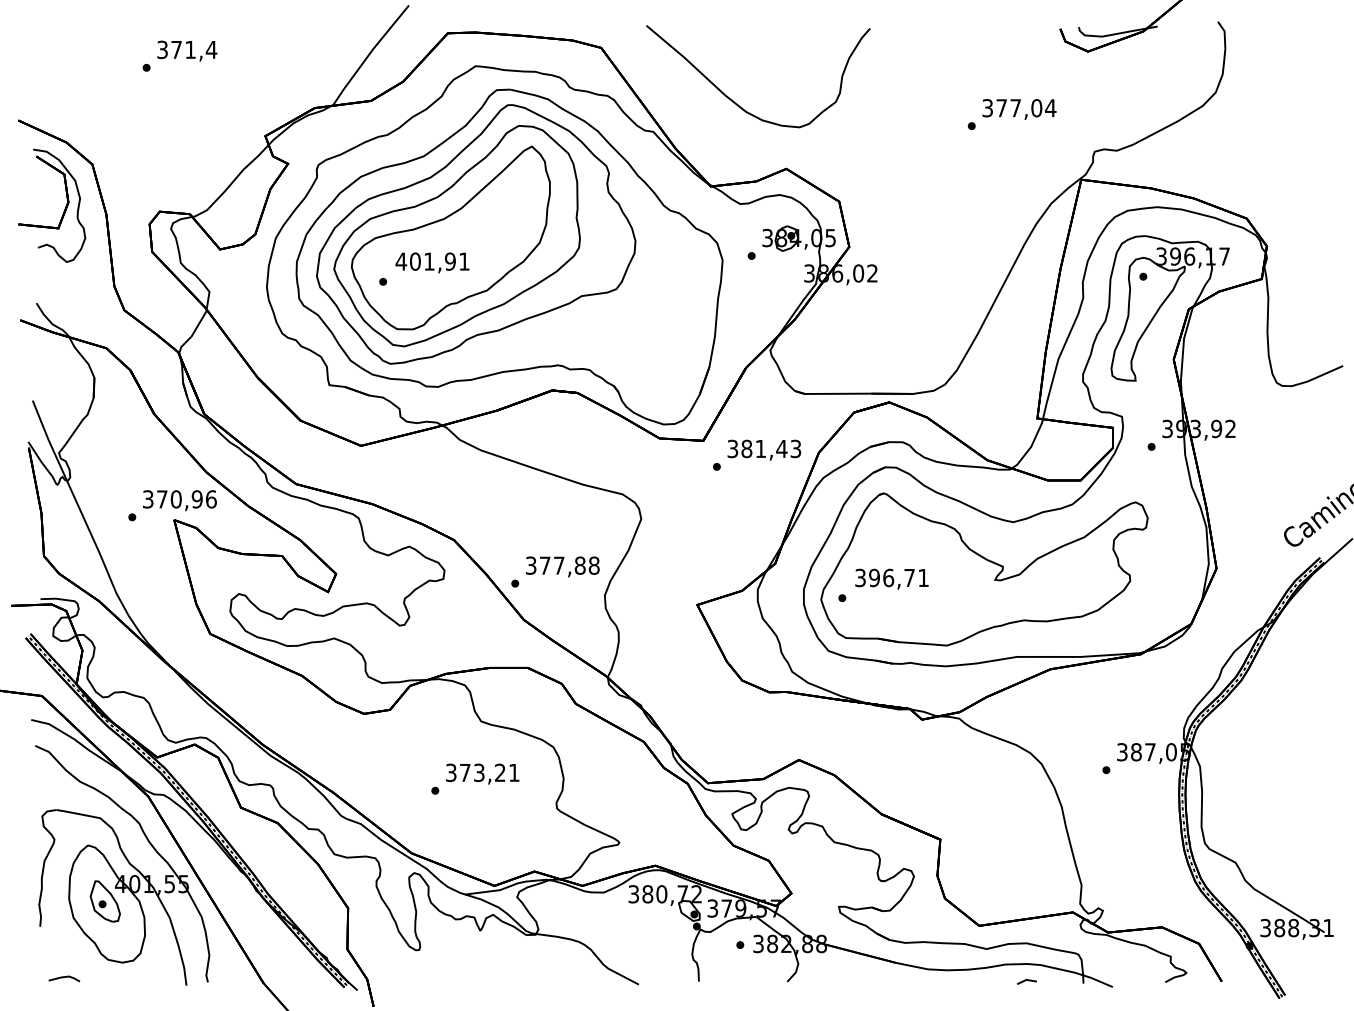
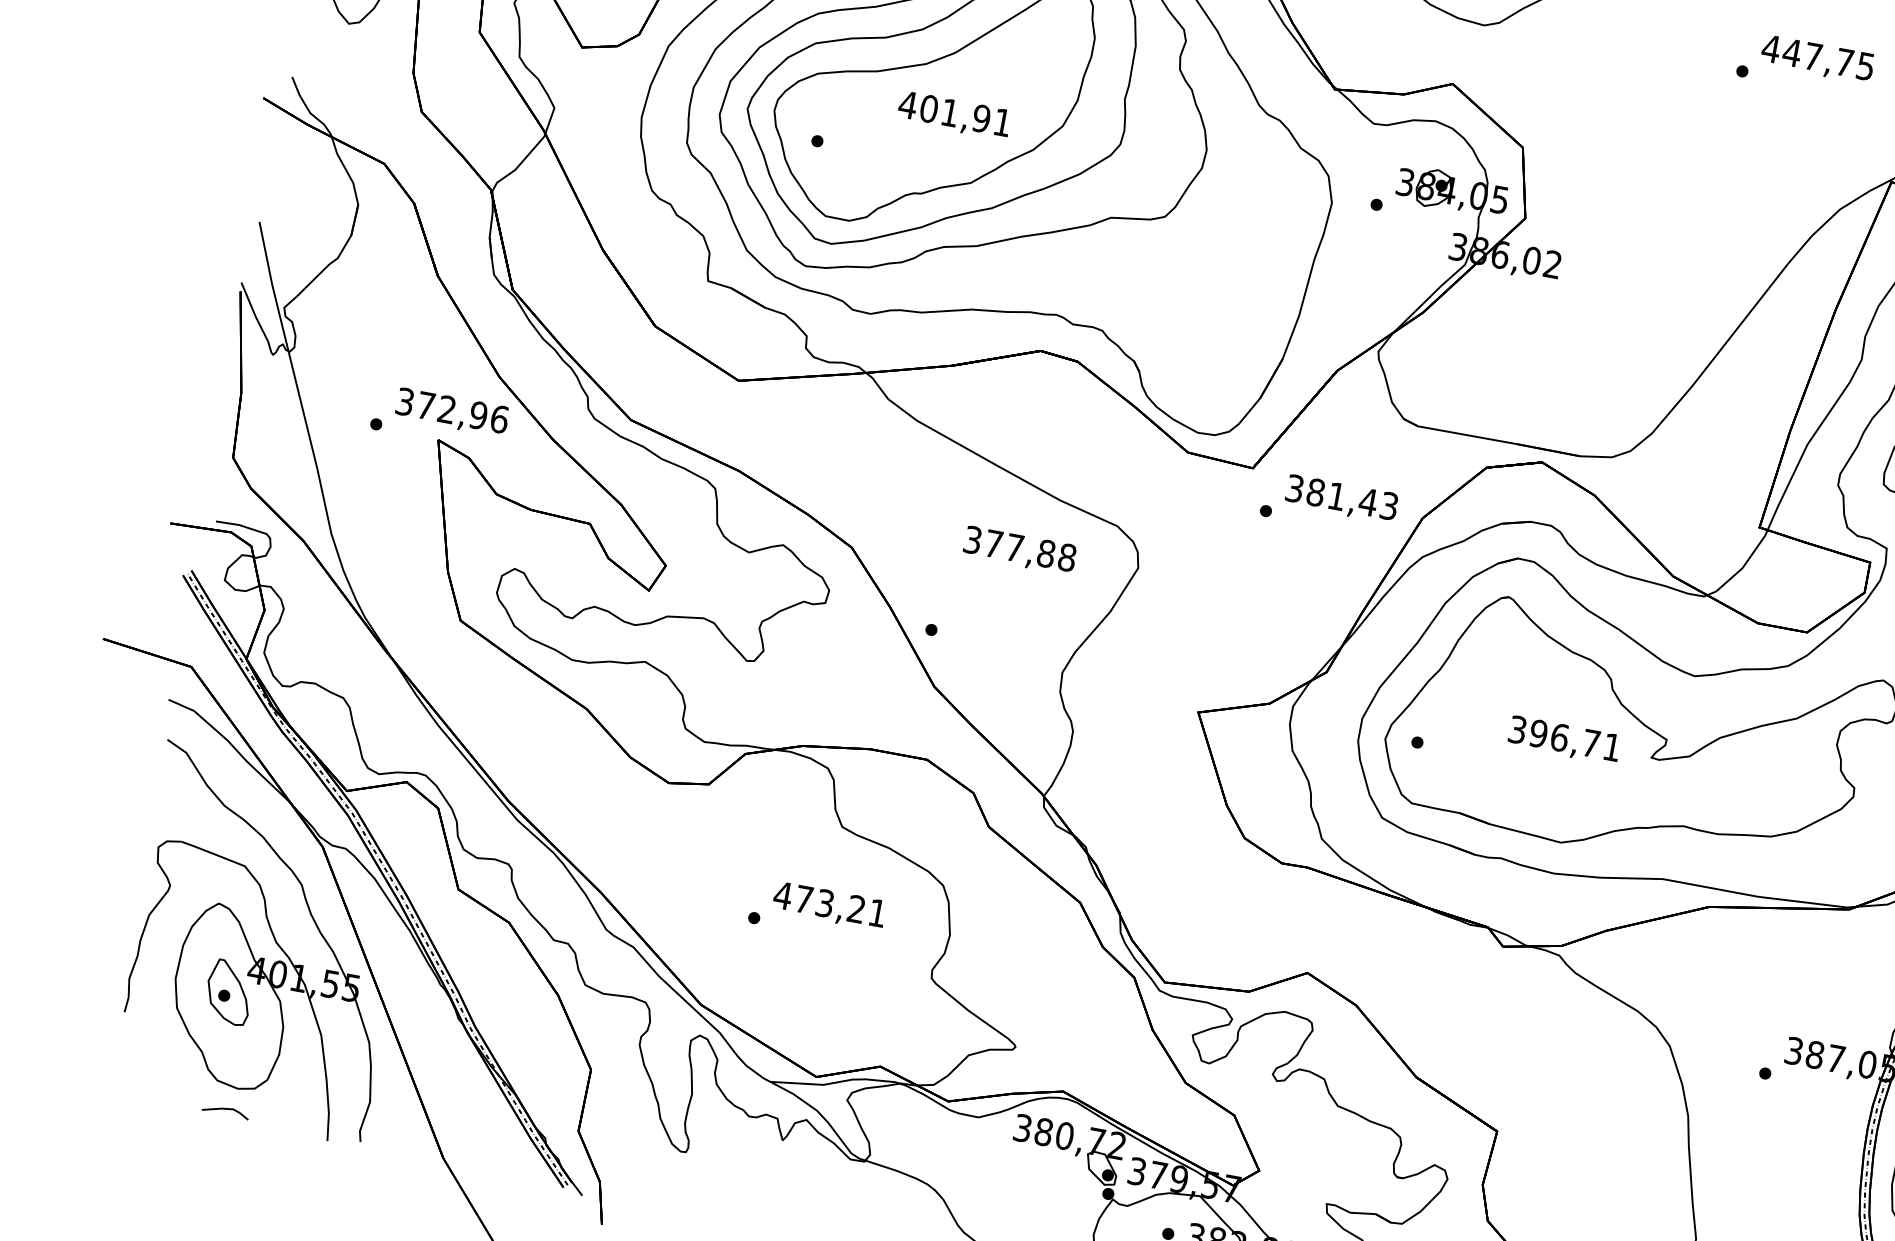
text: (1018, 108) -> (1817, 57), 377,04 -> 447,75
text: (432, 262) -> (954, 114), moved
text: (175, 499) -> (445, 409), 370,96 -> 372,96
text: (562, 566) -> (1019, 550), moved
text: (891, 578) -> (1563, 739), moved
text: (451, 772) -> (783, 895), 373,21 -> 473,21
line: (64, 977) -> (226, 1109), moved

